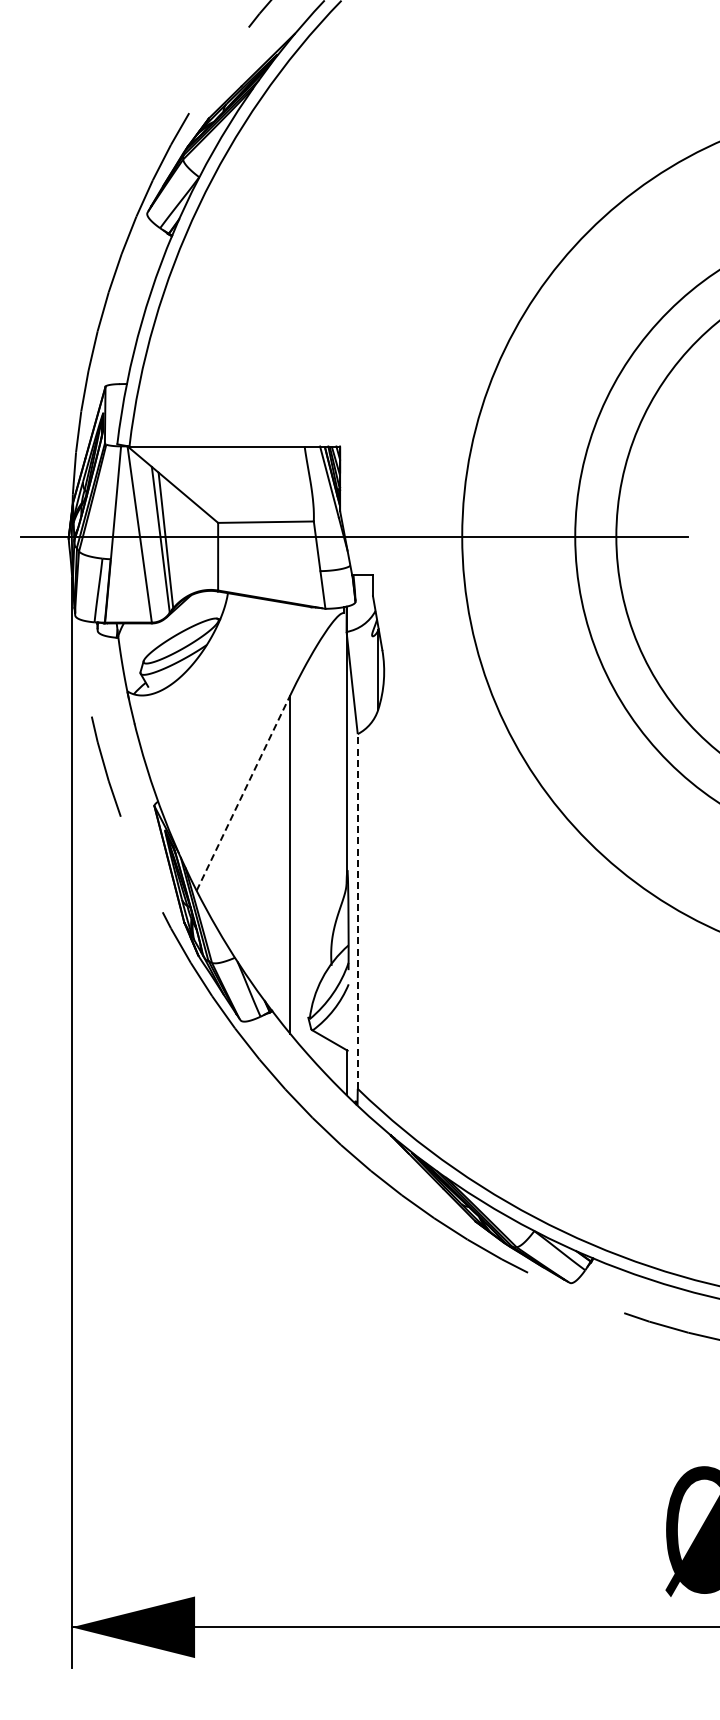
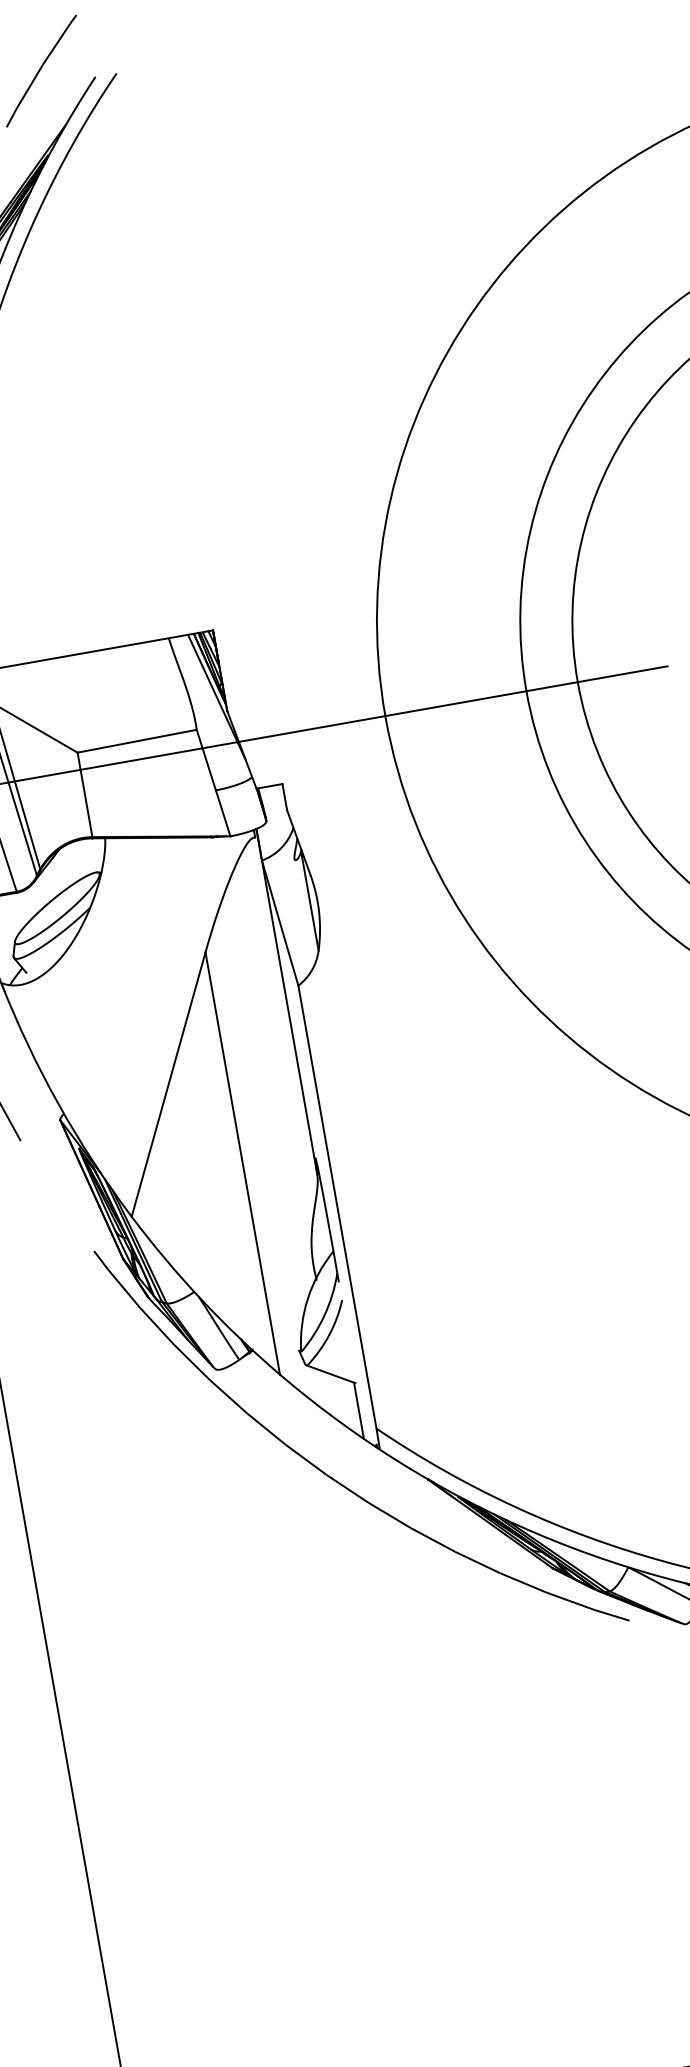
line: (243, 792) -> (168, 1083), dashed -> solid
line: (357, 910) -> (336, 1205), dashed -> solid

